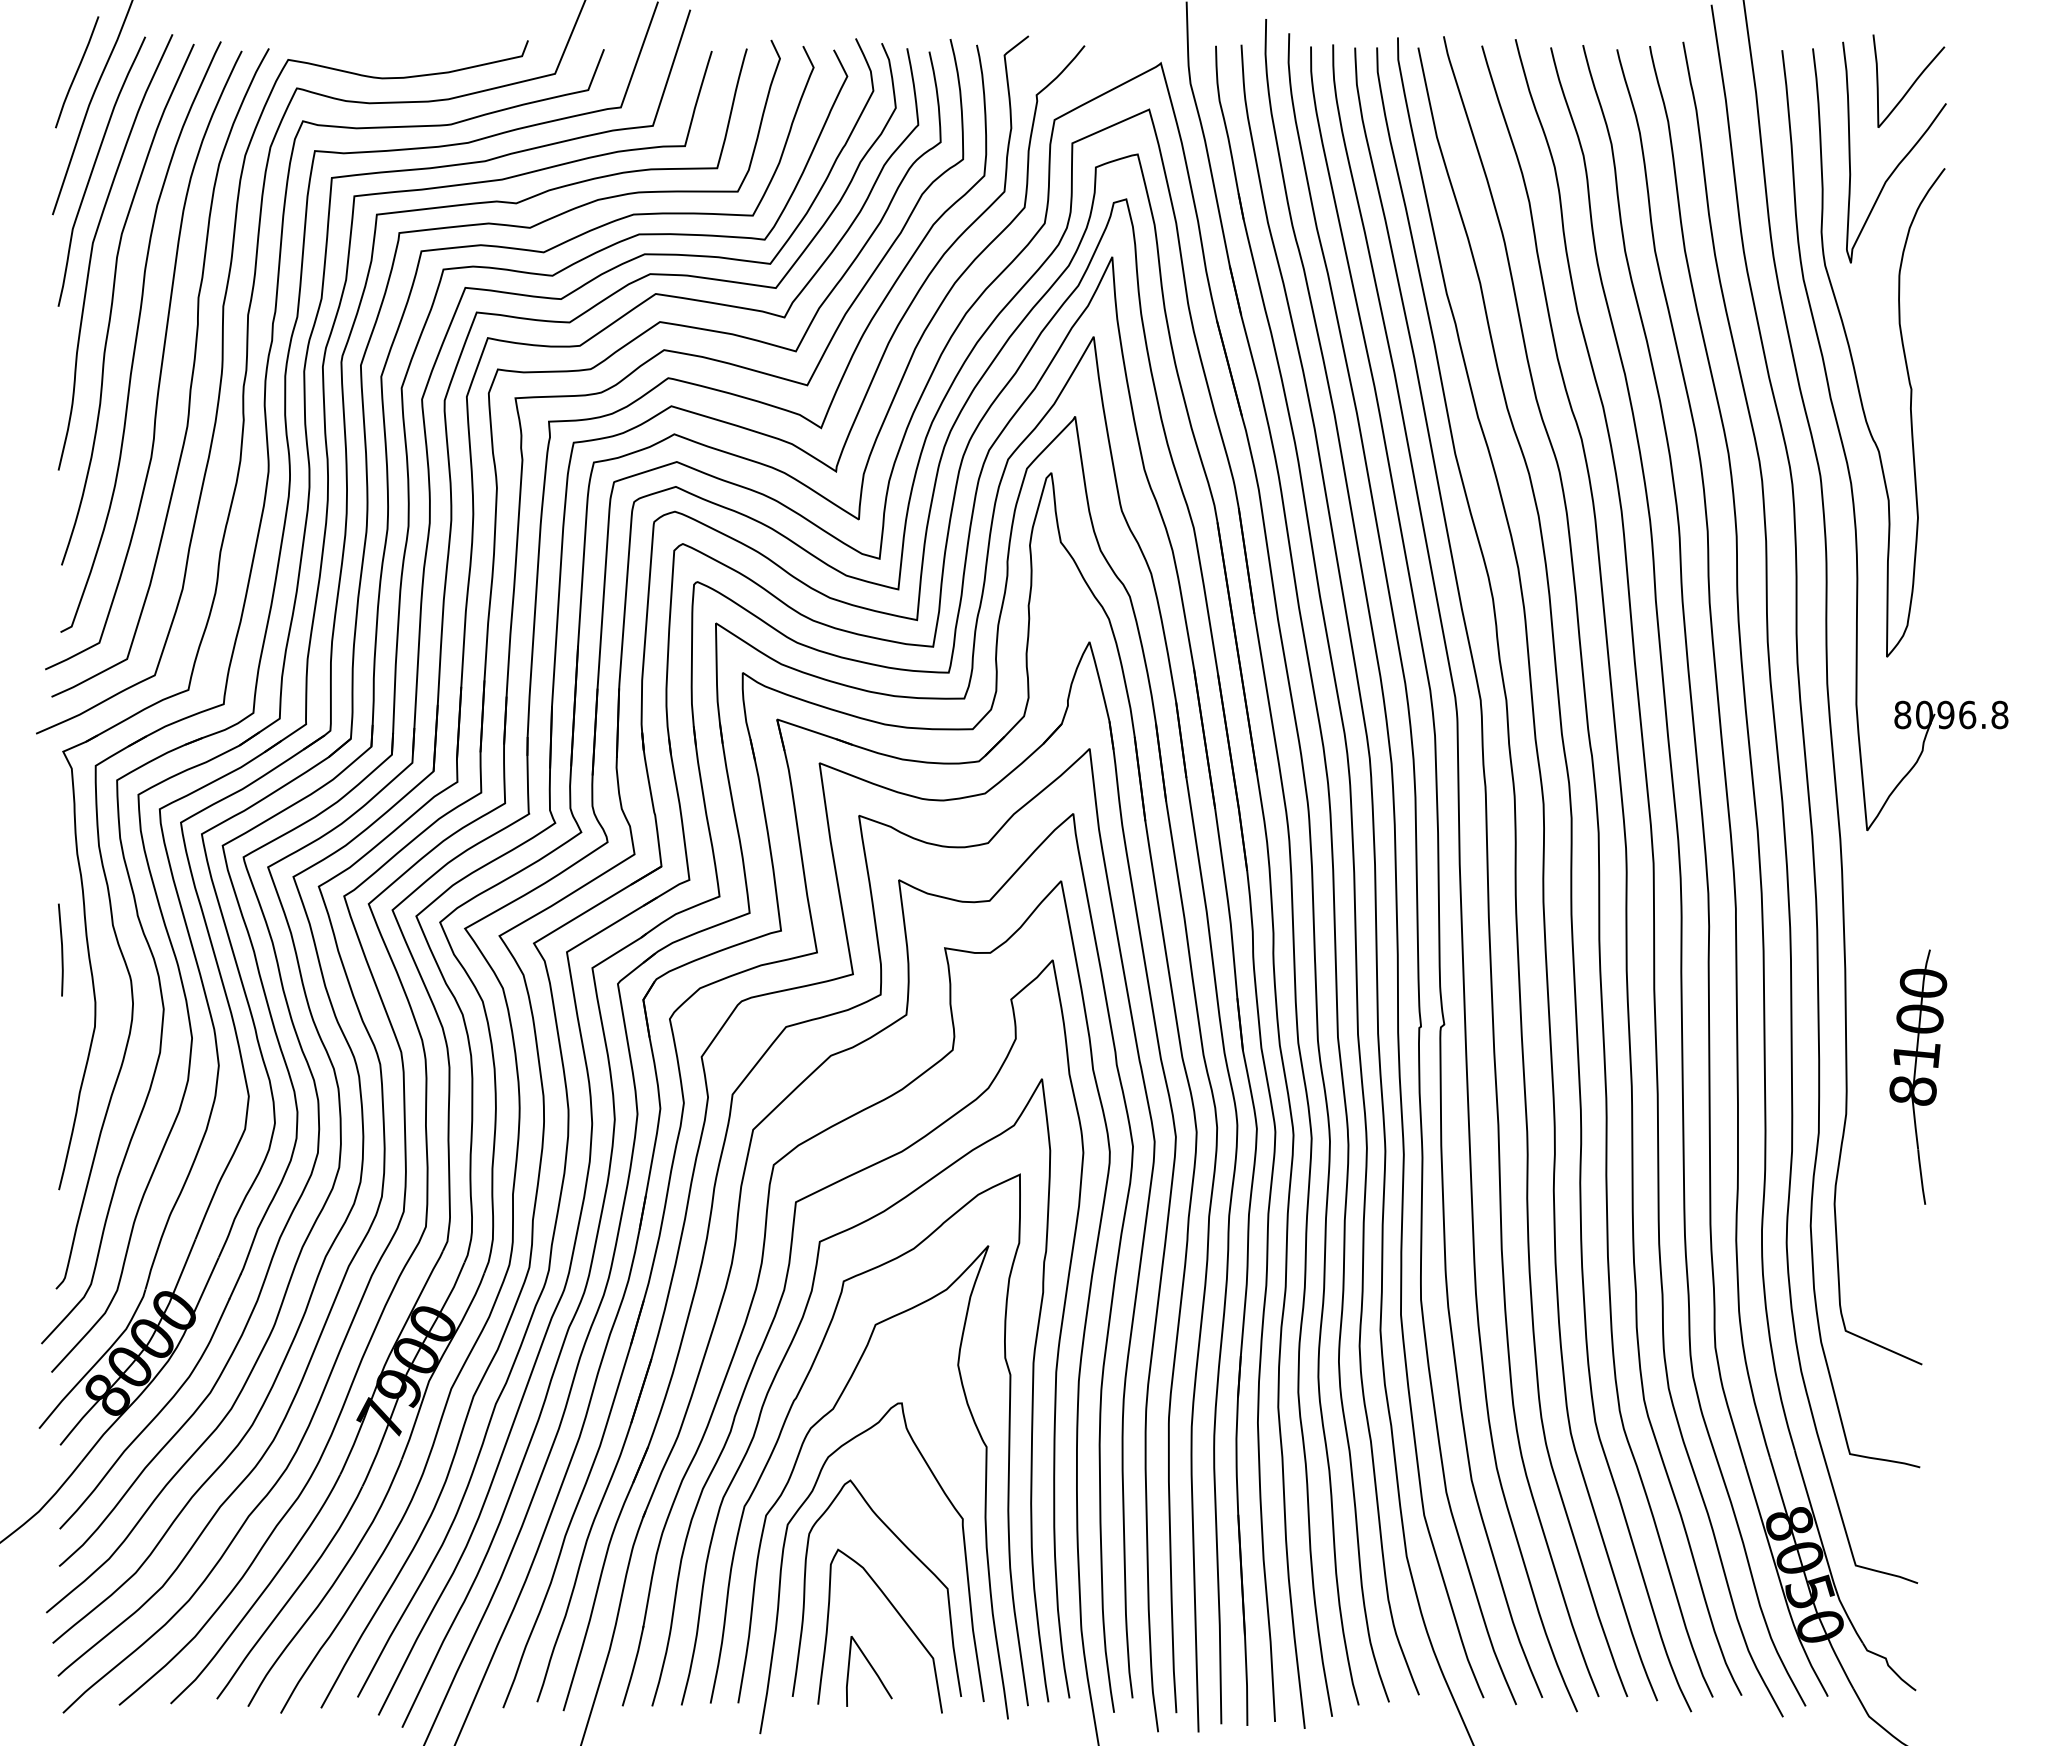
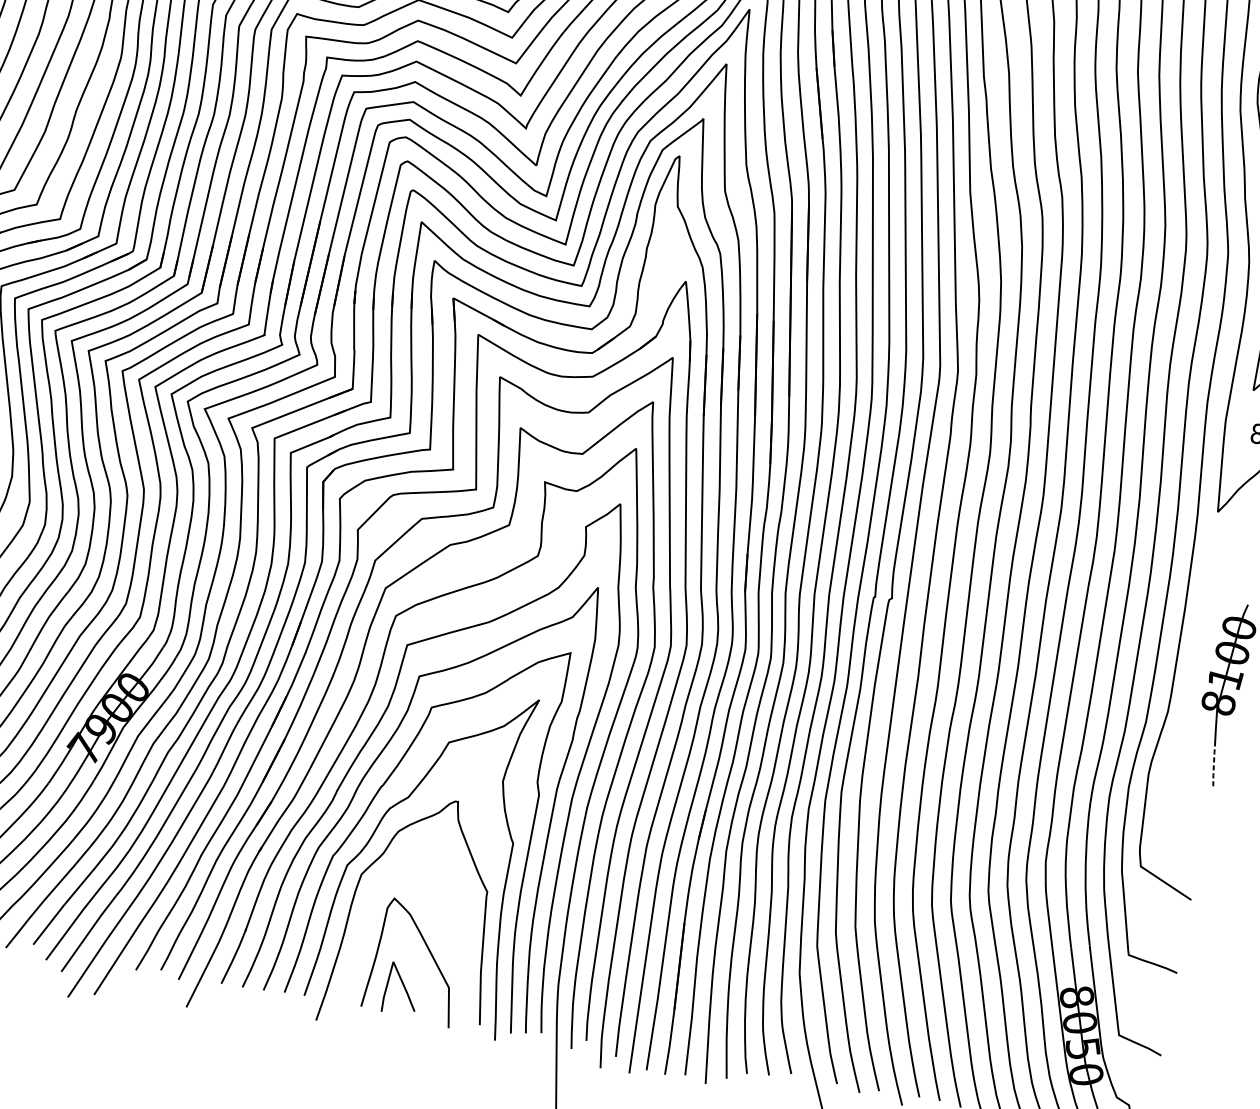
line: (1921, 1177) -> (1213, 766), solid -> dashed
curve: (910, 1552) -> (445, 909), removed

